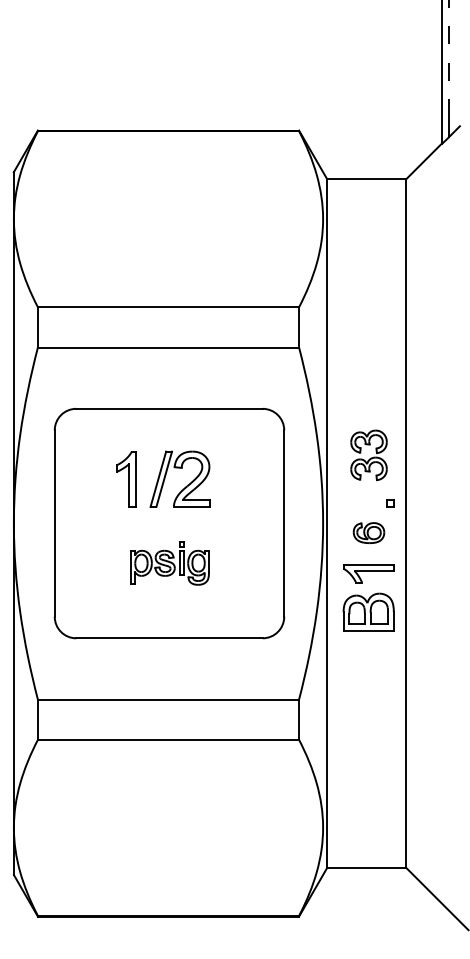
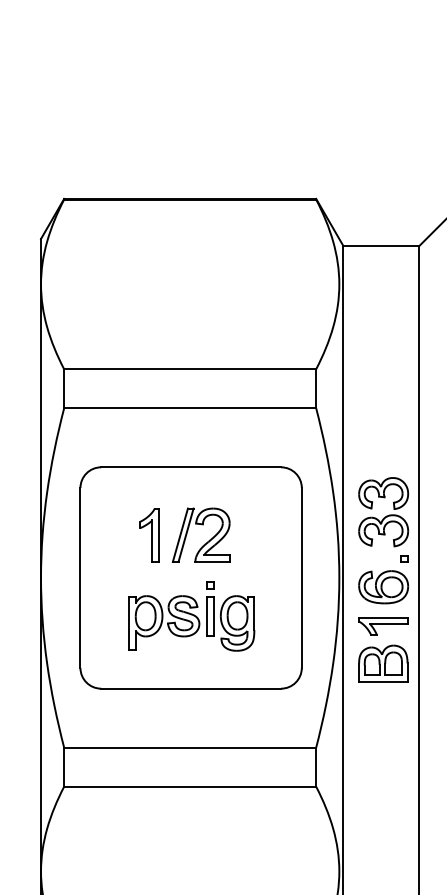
part: (368, 455) -> (383, 512), size x1.43
part: (368, 532) -> (383, 586), size x1.67
part: (169, 563) -> (191, 616), size x1.67

